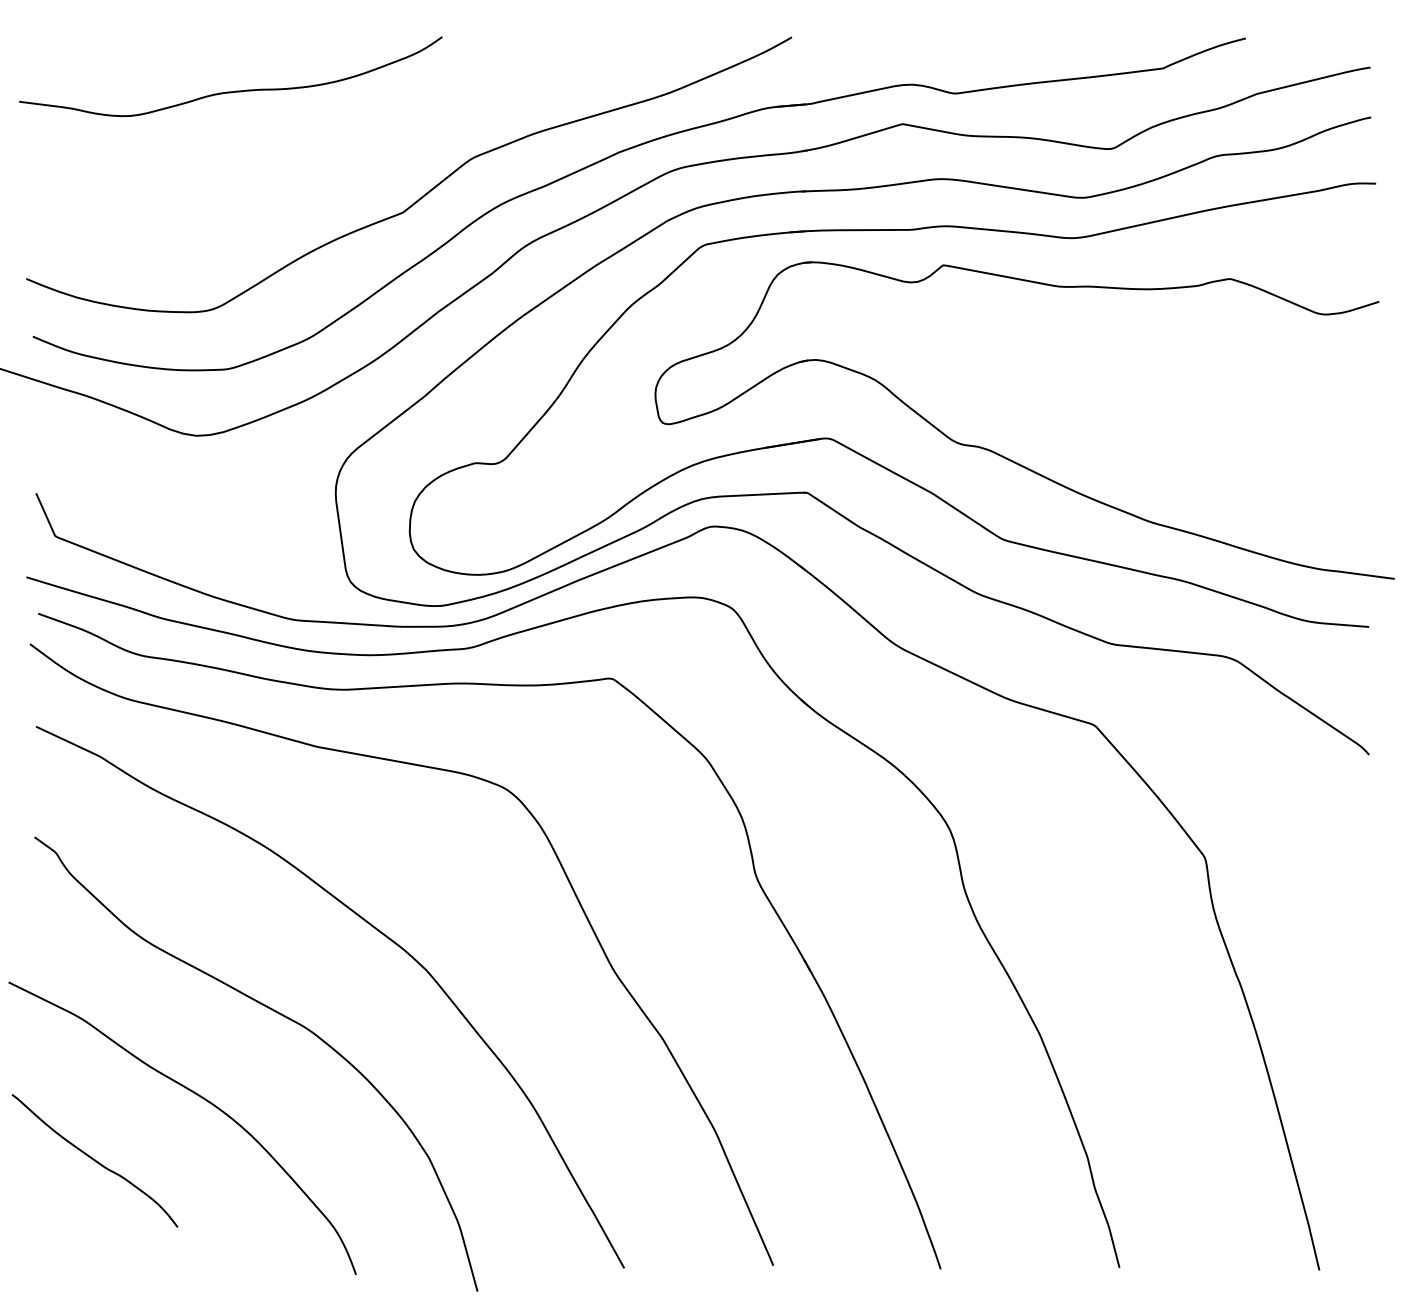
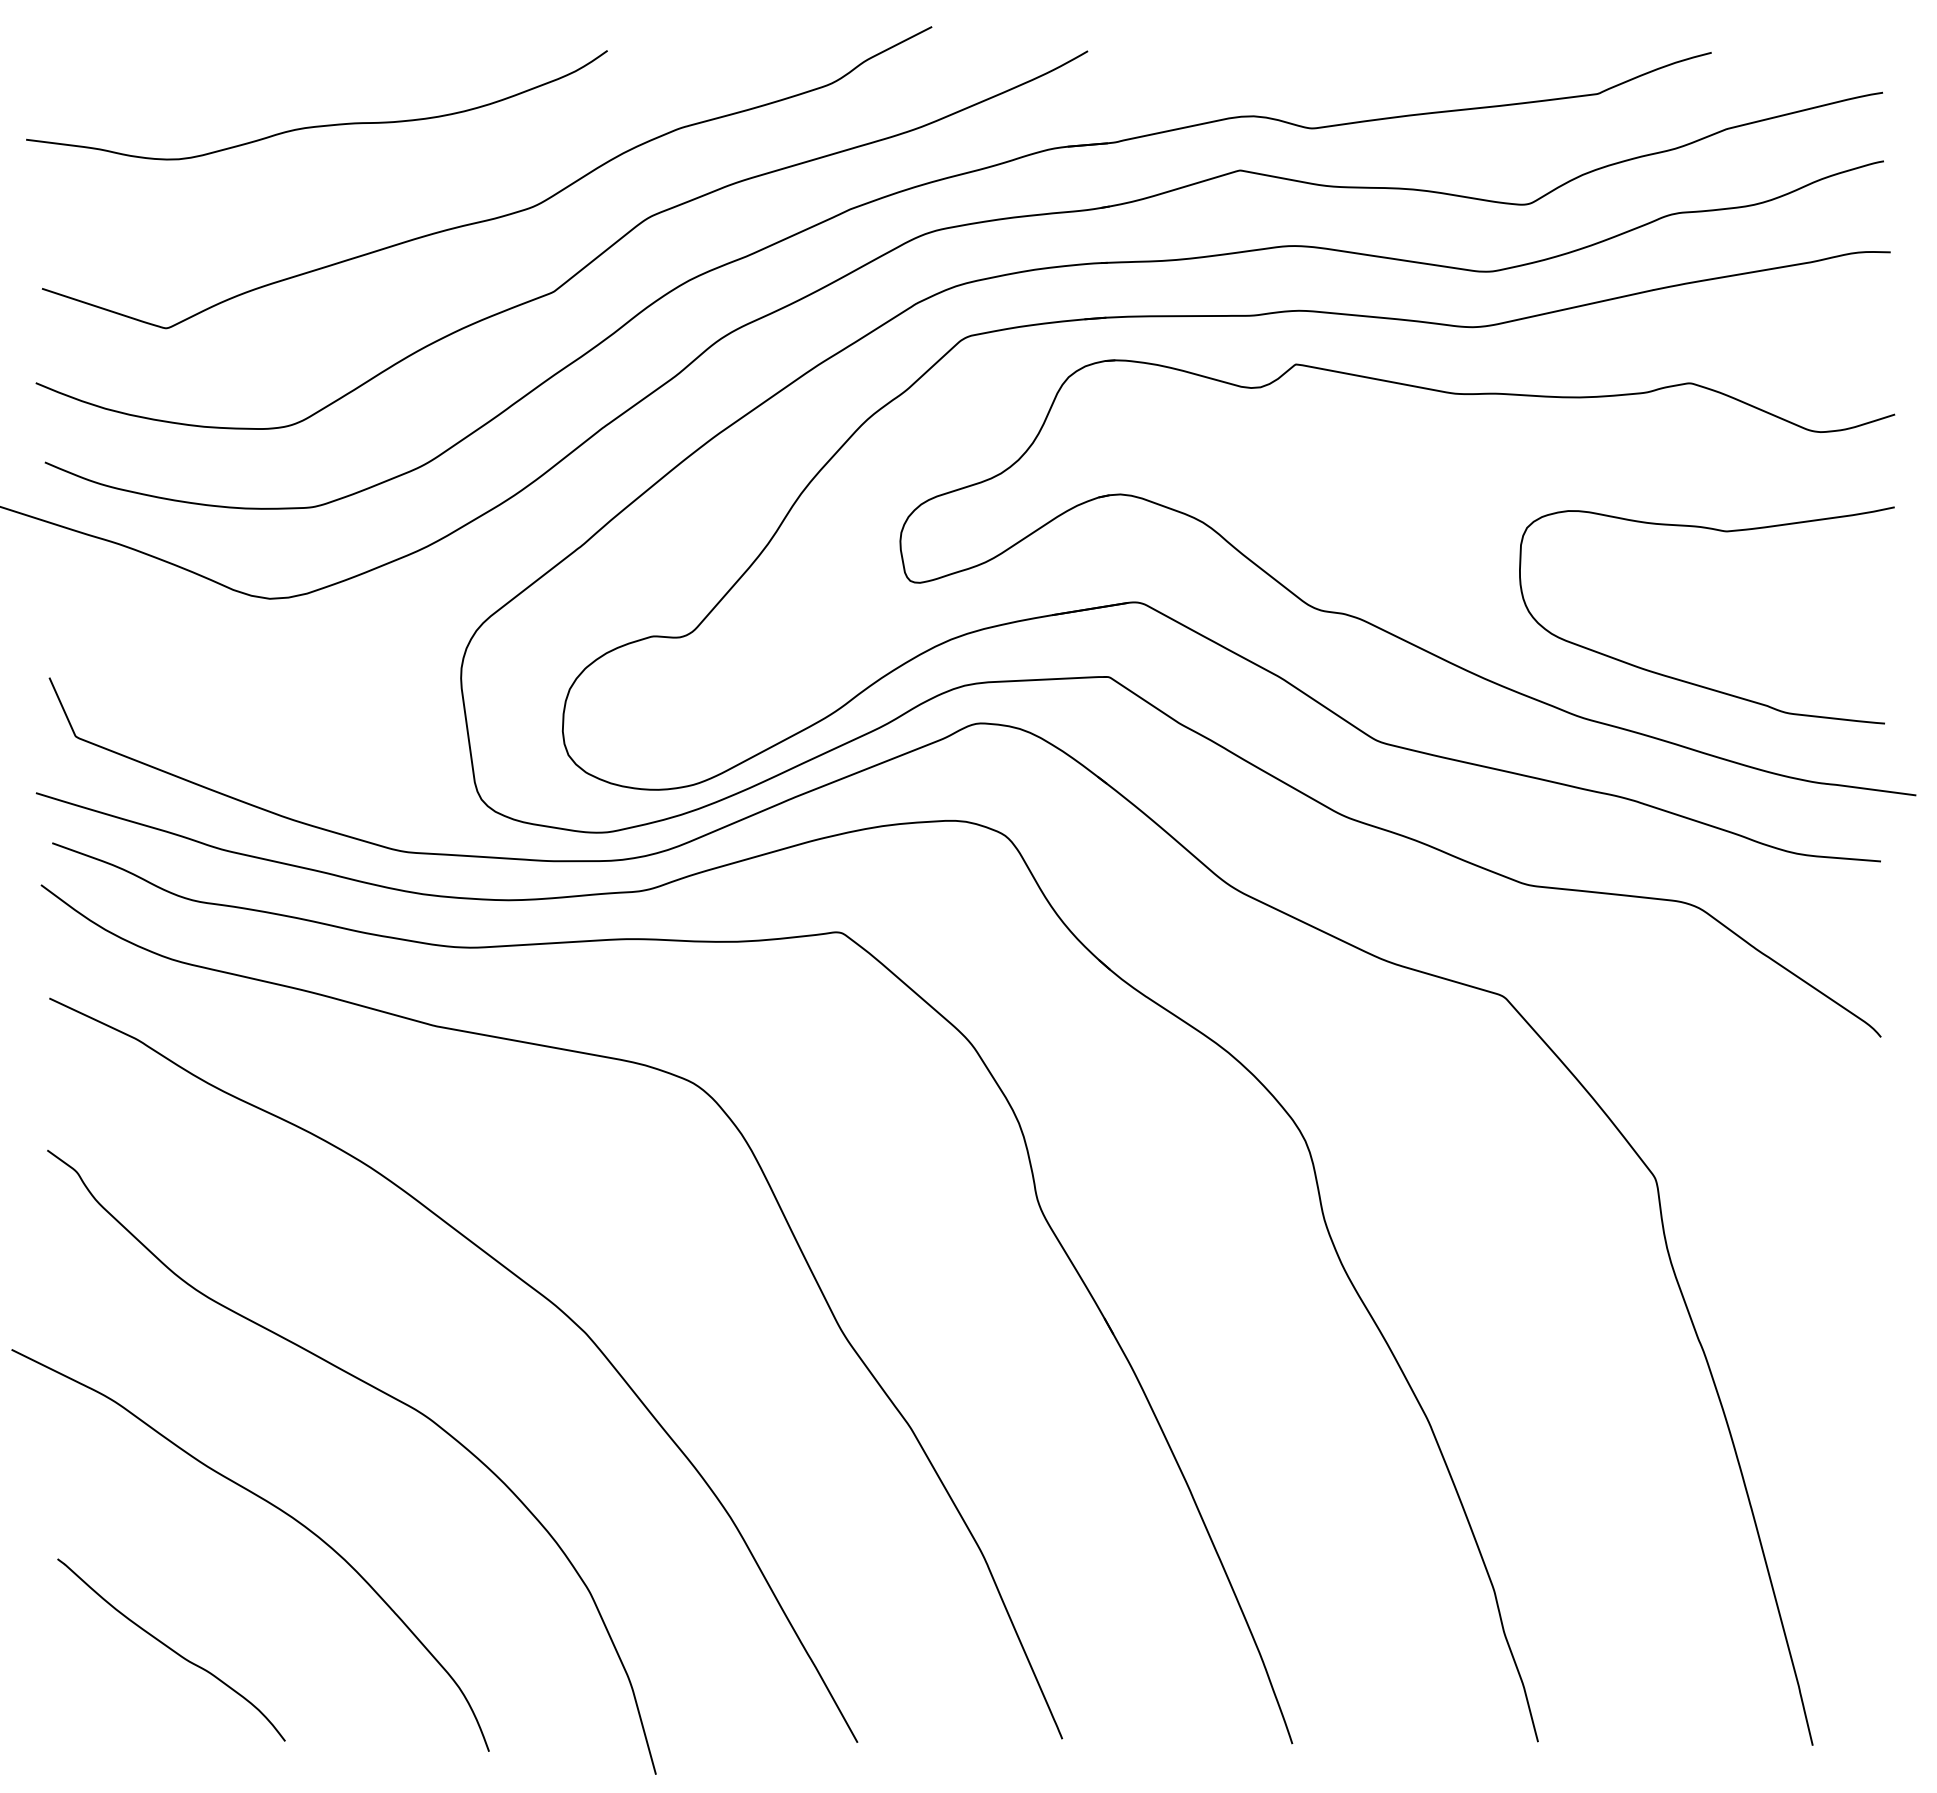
curve: (361, 157) -> (496, 216), added
curve: (1228, 495) -> (1687, 680), added
curve: (94, 1160) -> (170, 1649), moved

